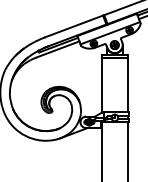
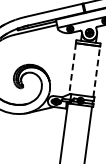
line: (127, 84) -> (96, 71), solid -> dashed
line: (101, 85) -> (72, 68), solid -> dashed

